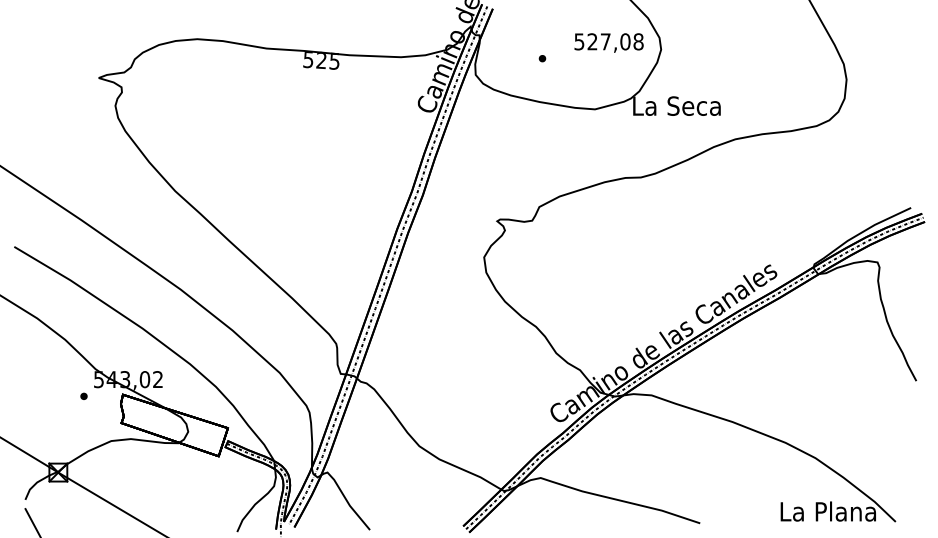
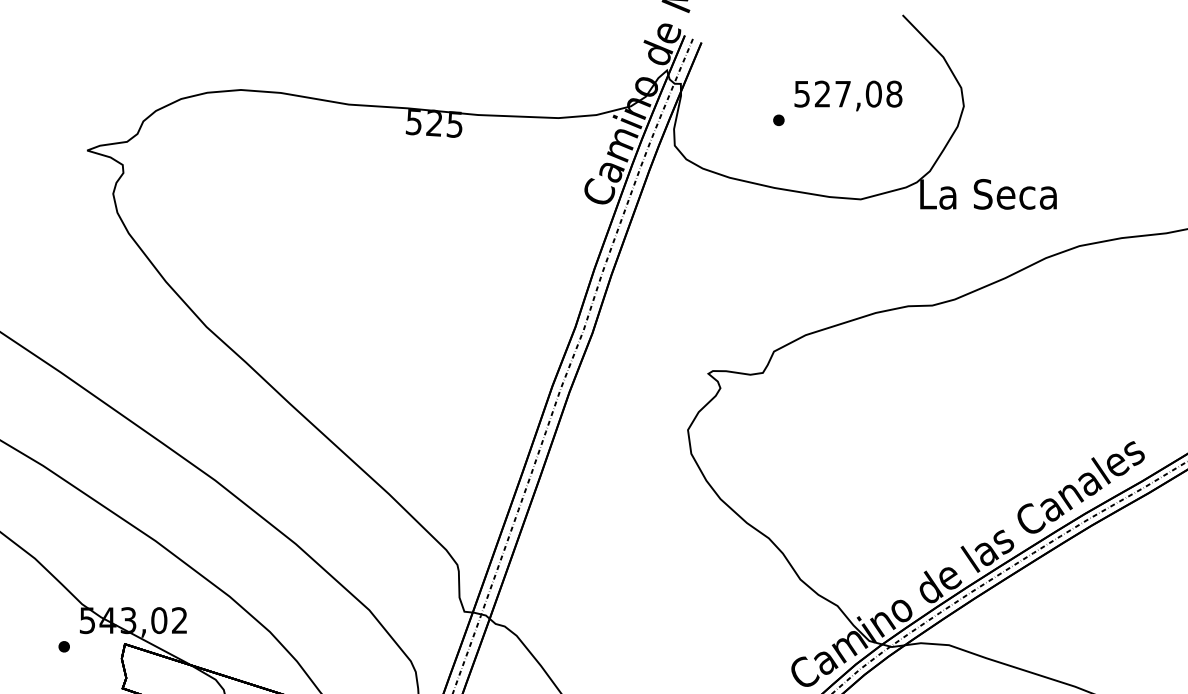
text: (608, 42) -> (847, 95), moved

